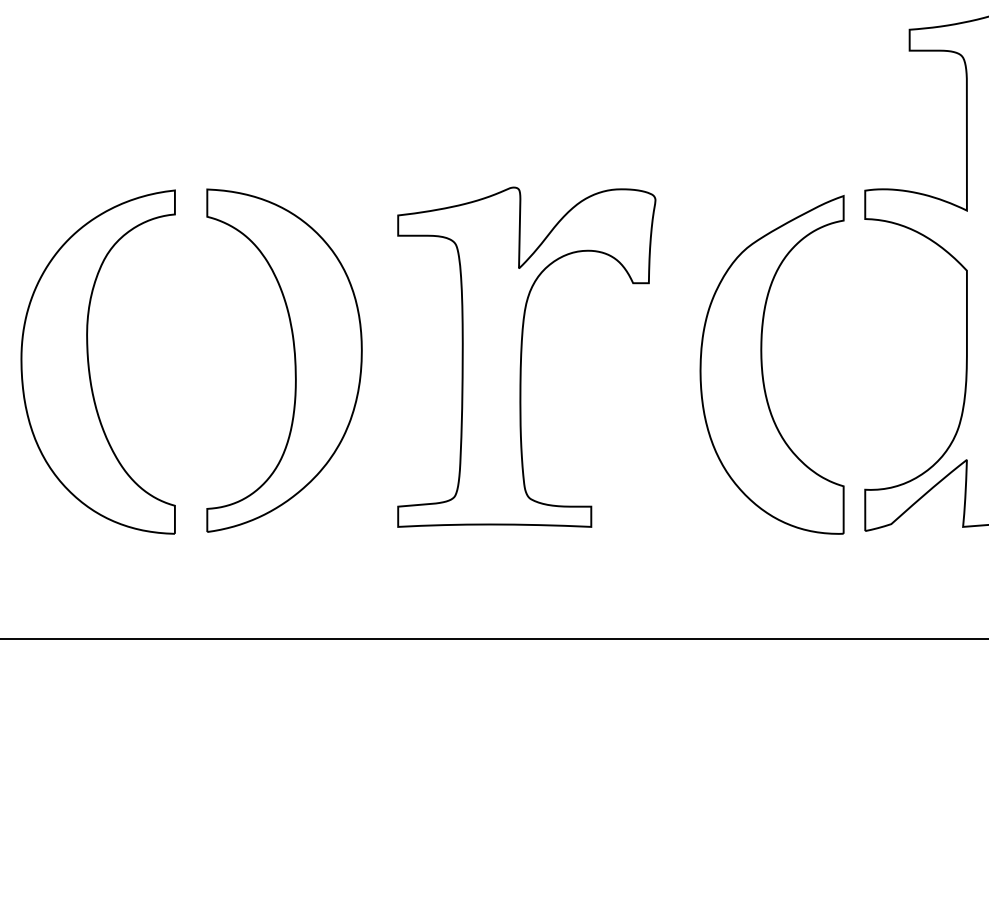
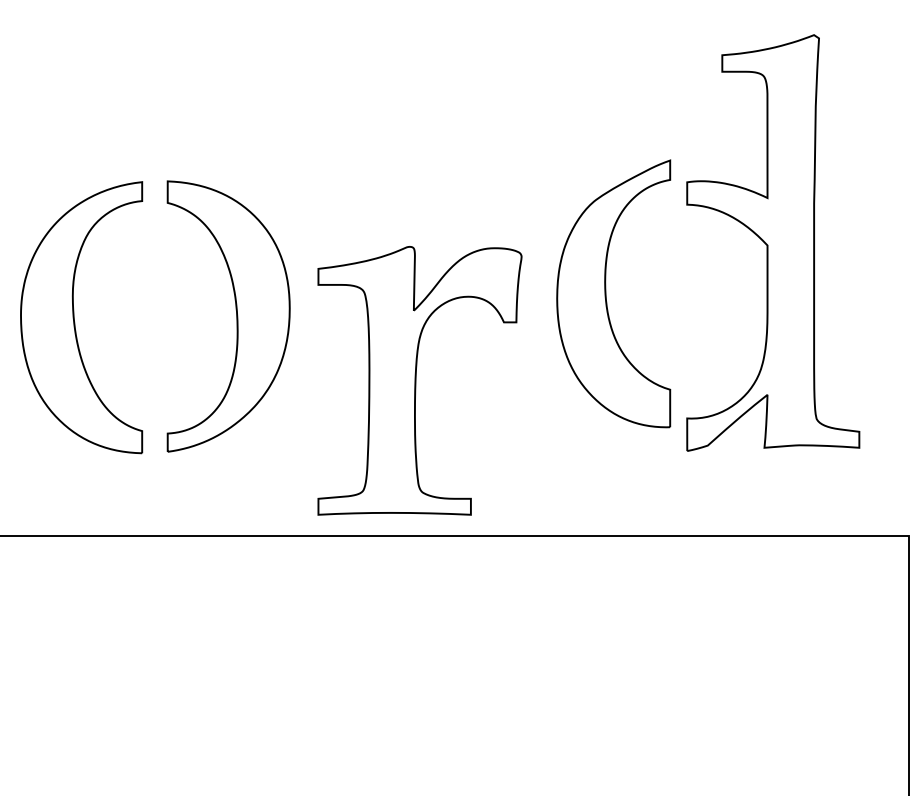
part: (526, 356) -> (419, 380), moved
part: (762, 364) -> (606, 293), moved

